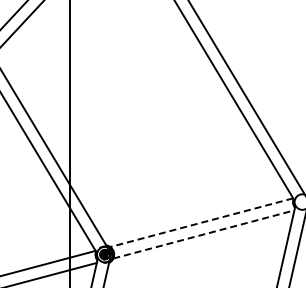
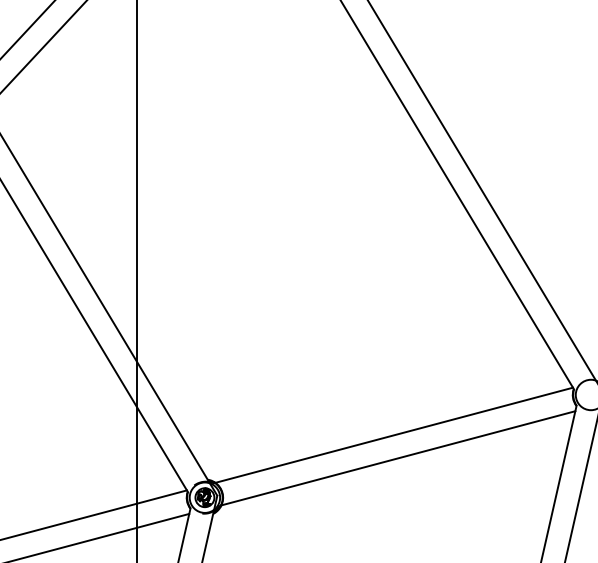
line: (201, 222) -> (393, 434), dashed -> solid
line: (203, 234) -> (397, 458), dashed -> solid

